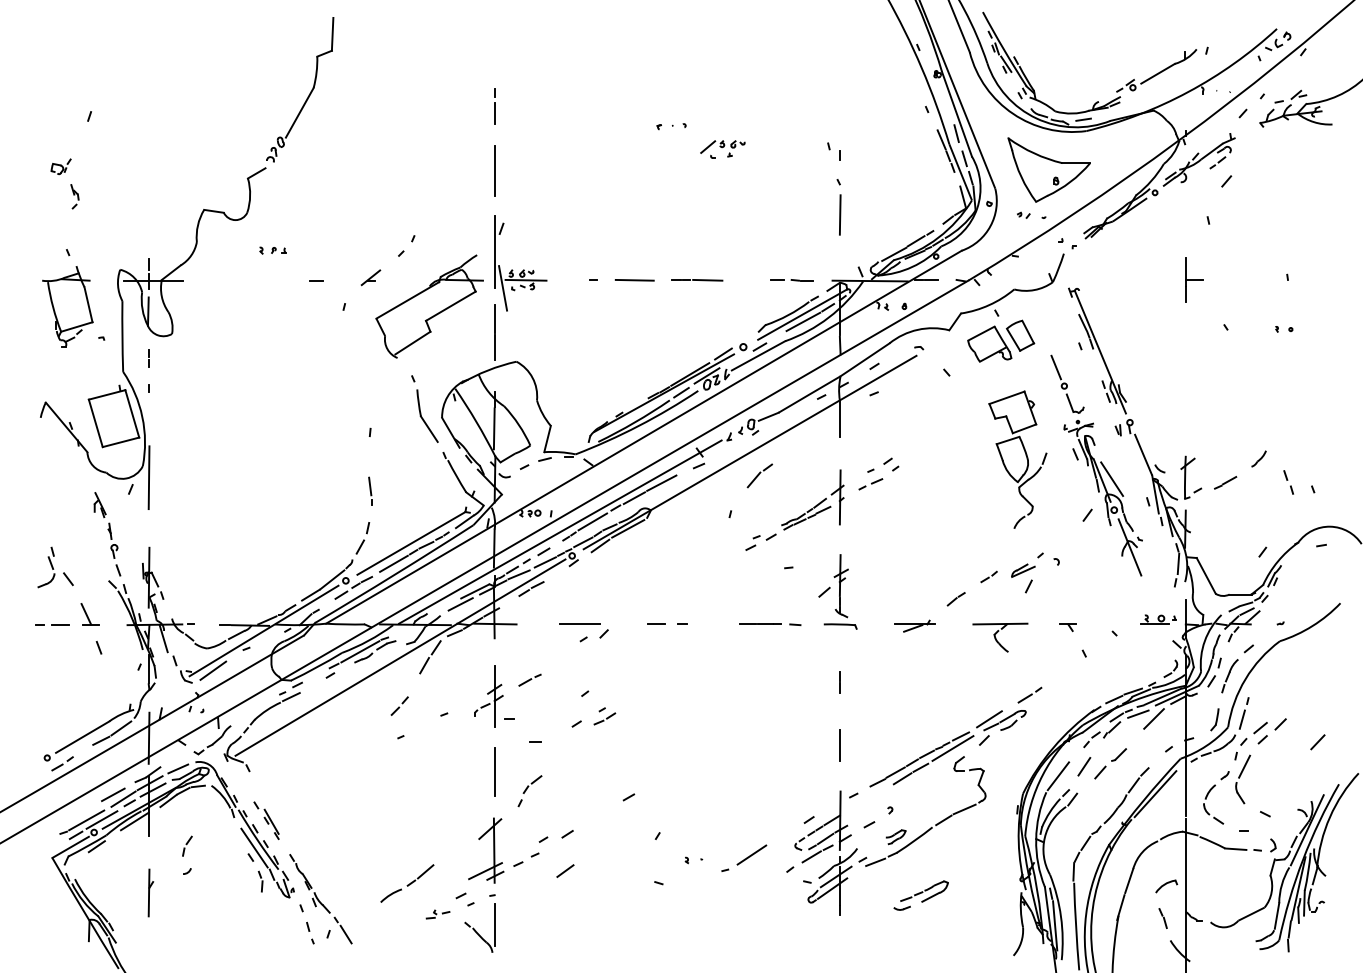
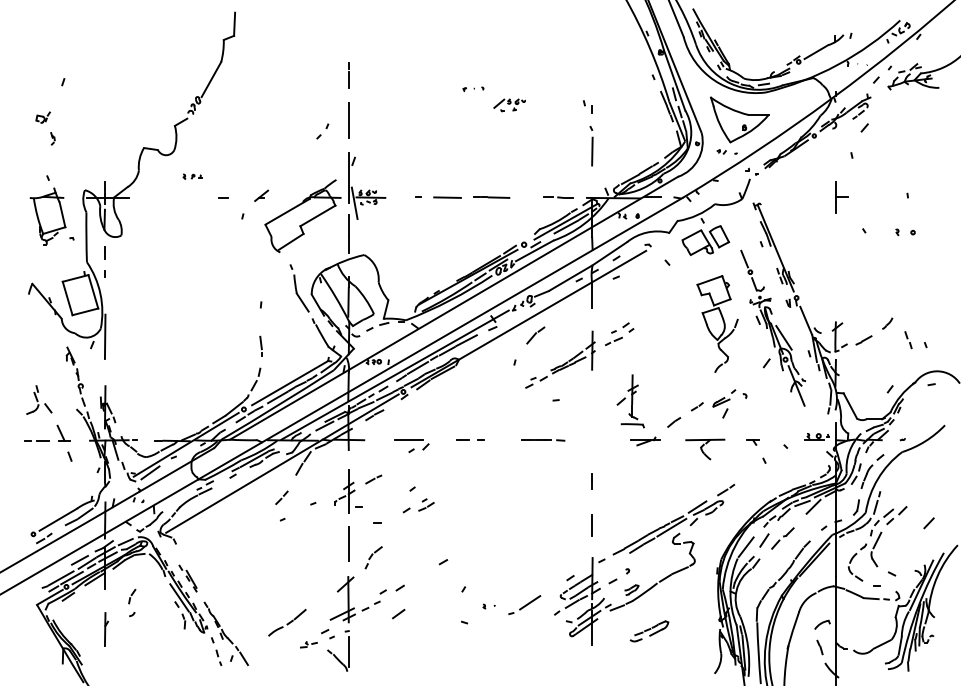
part: (74, 196) -> (52, 138), size x0.7
part: (406, 246) -> (322, 131), moved
part: (1283, 328) -> (904, 231), size x1.6
part: (837, 592) -> (630, 401), moved

